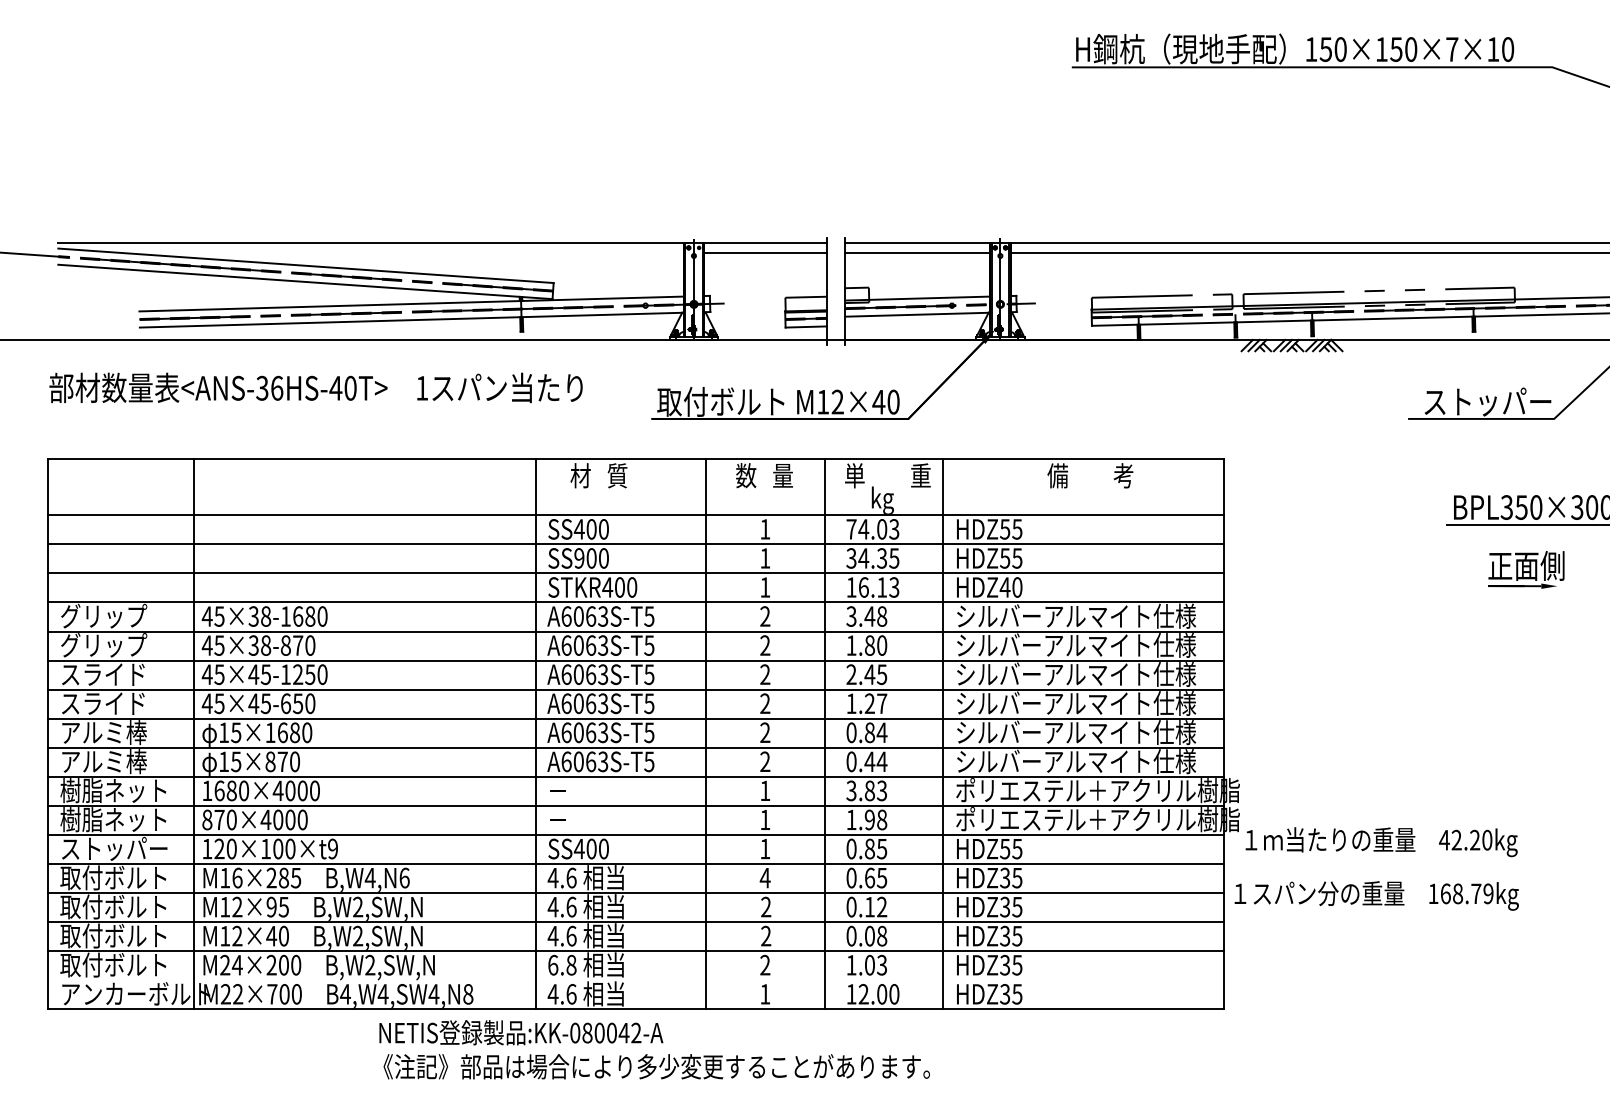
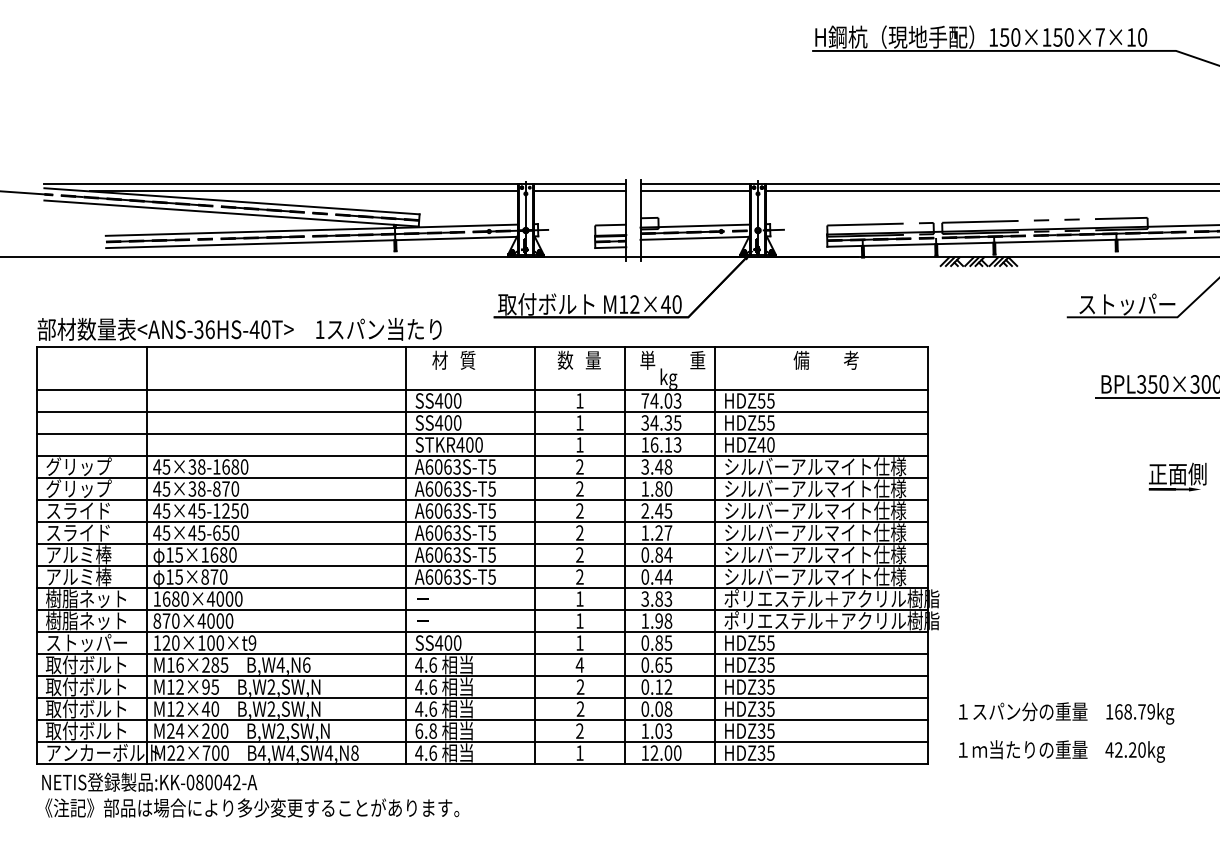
line: (400, 252) -> (303, 191), added
text: (315, 387) -> (239, 329), moved
text: (578, 558) -> (438, 423), SS900 -> SS400
part: (1526, 569) -> (1177, 476), moved
text: (1381, 842) -> (1061, 751), moved
text: (1376, 895) -> (1066, 713), moved
line: (636, 980) -> (482, 742), added
text: (654, 1049) -> (250, 794), moved

